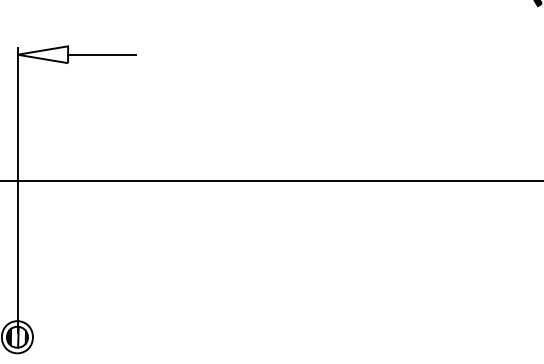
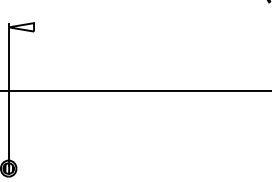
line: (101, 55) -> (50, 27), removed

